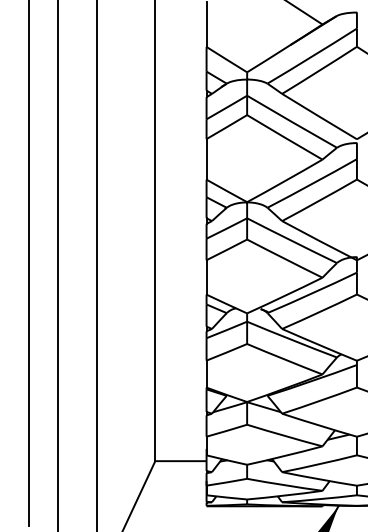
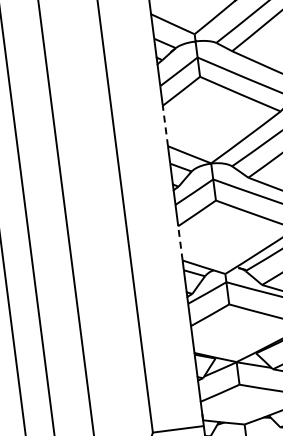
line: (206, 158) -> (165, 125), solid -> dashed
line: (206, 276) -> (180, 242), solid -> dashed

